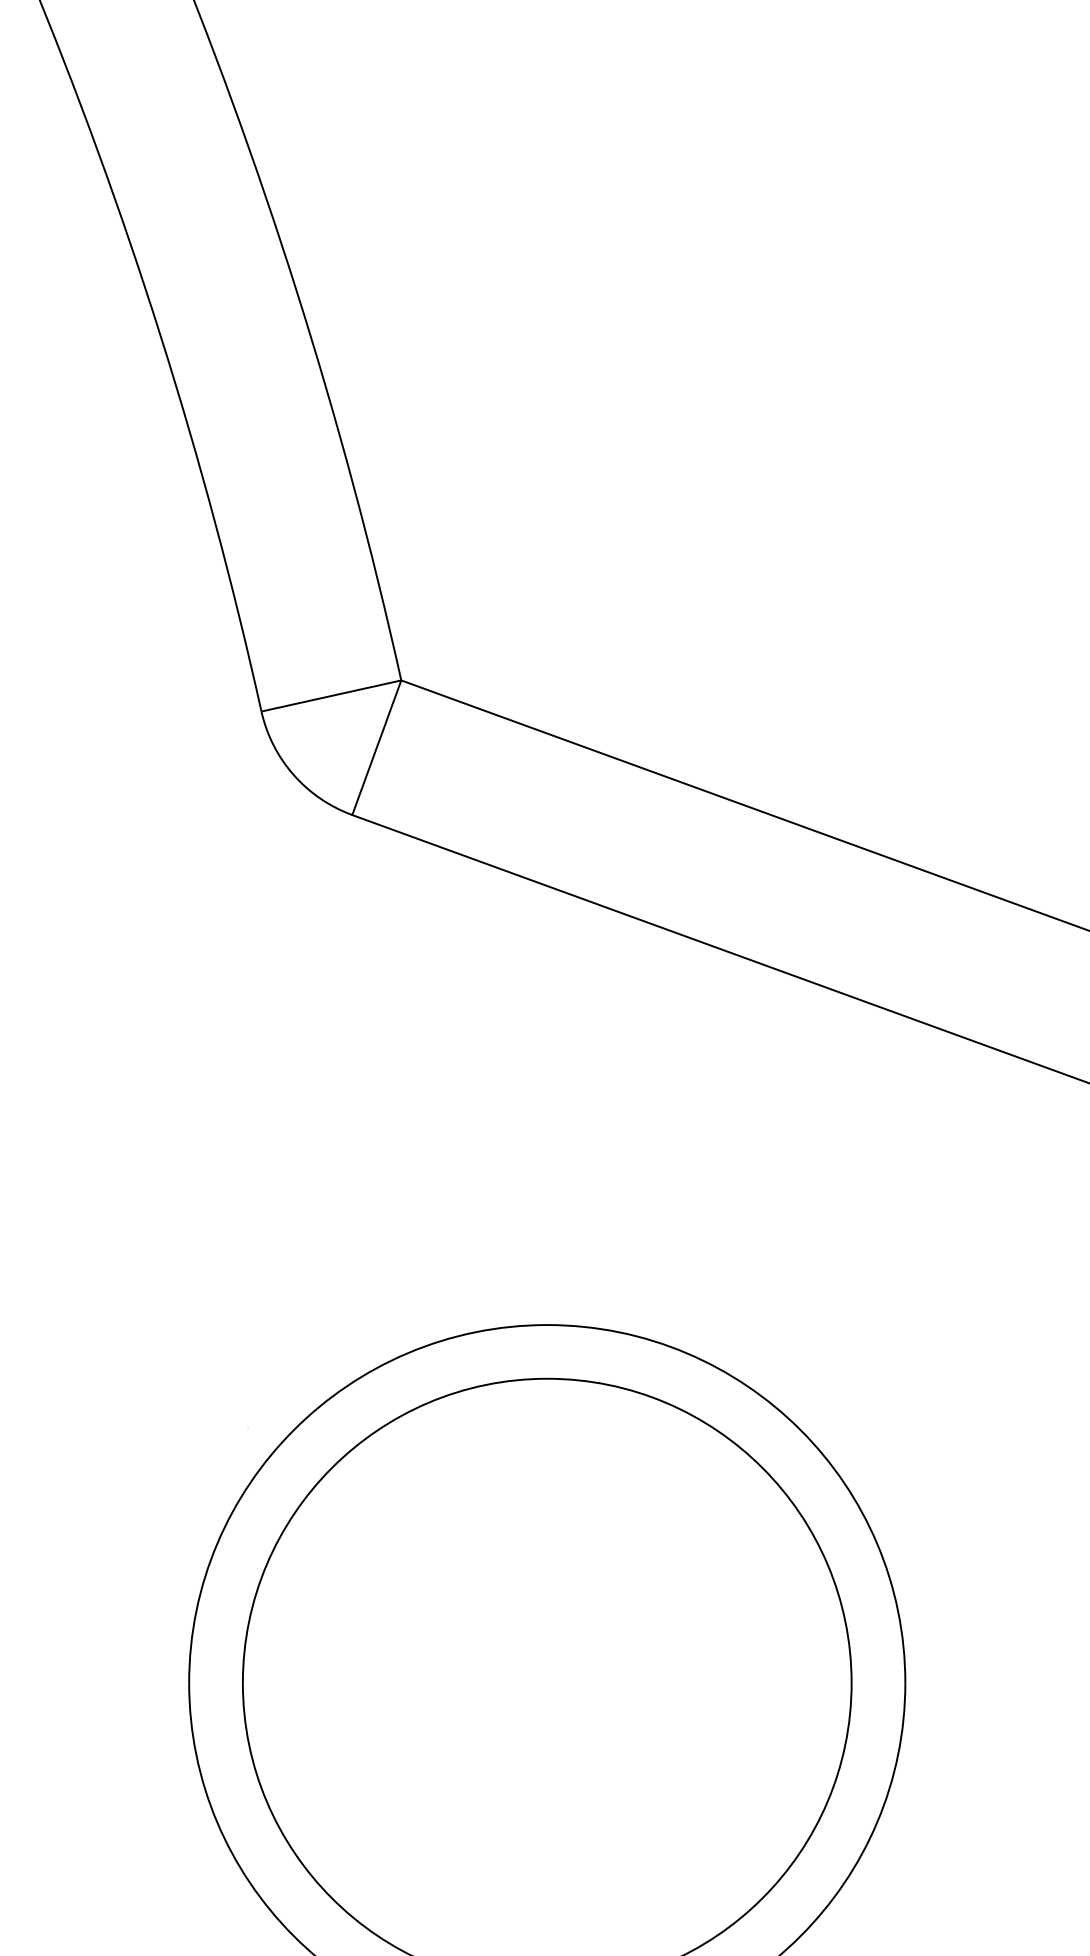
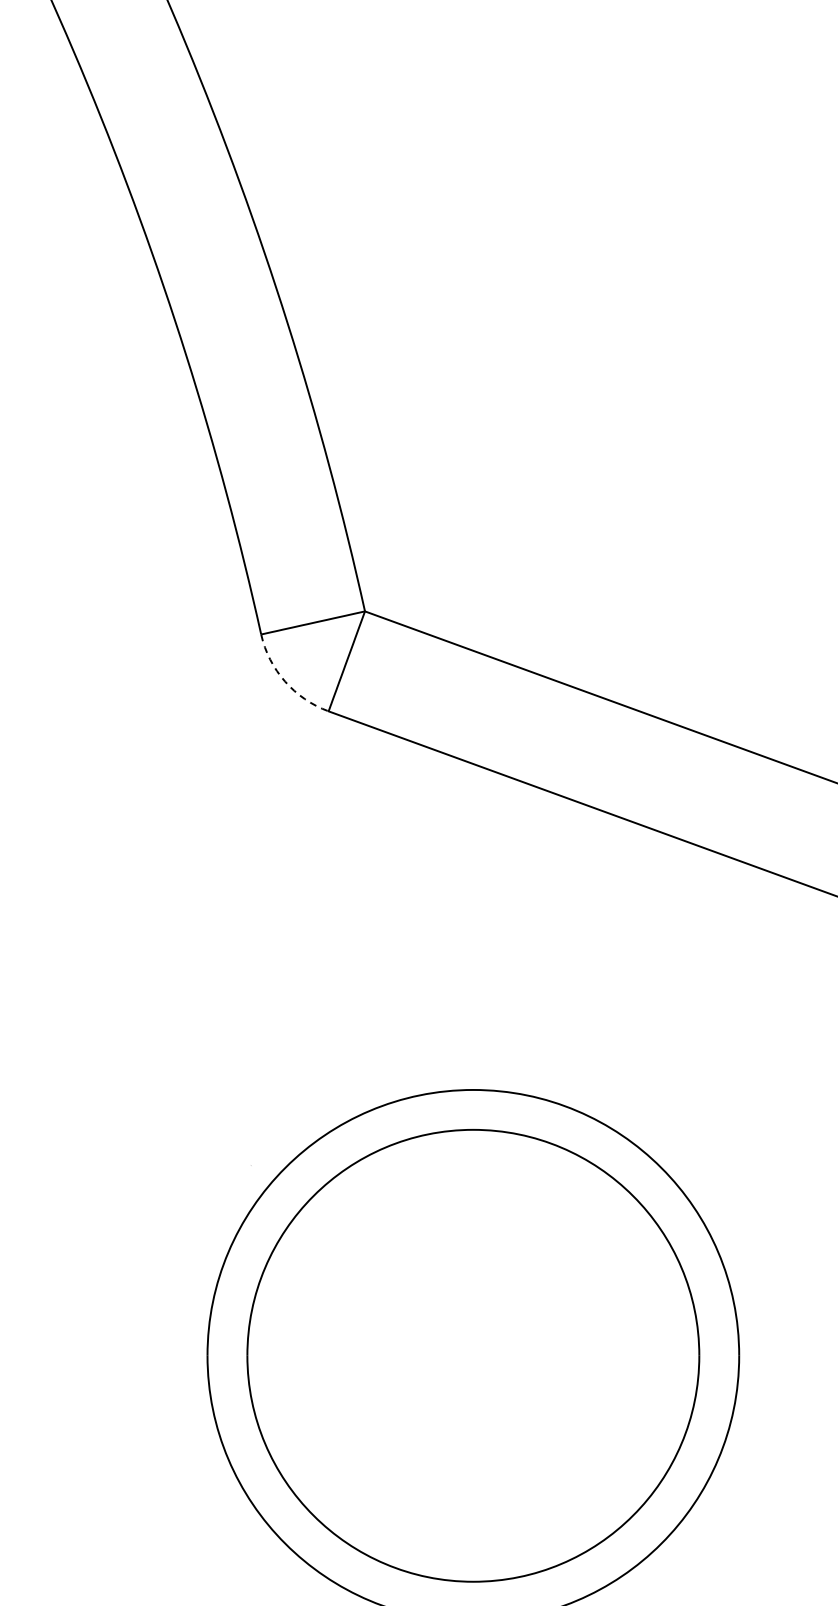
arc: (294, 774) -> (285, 681), solid -> dashed

